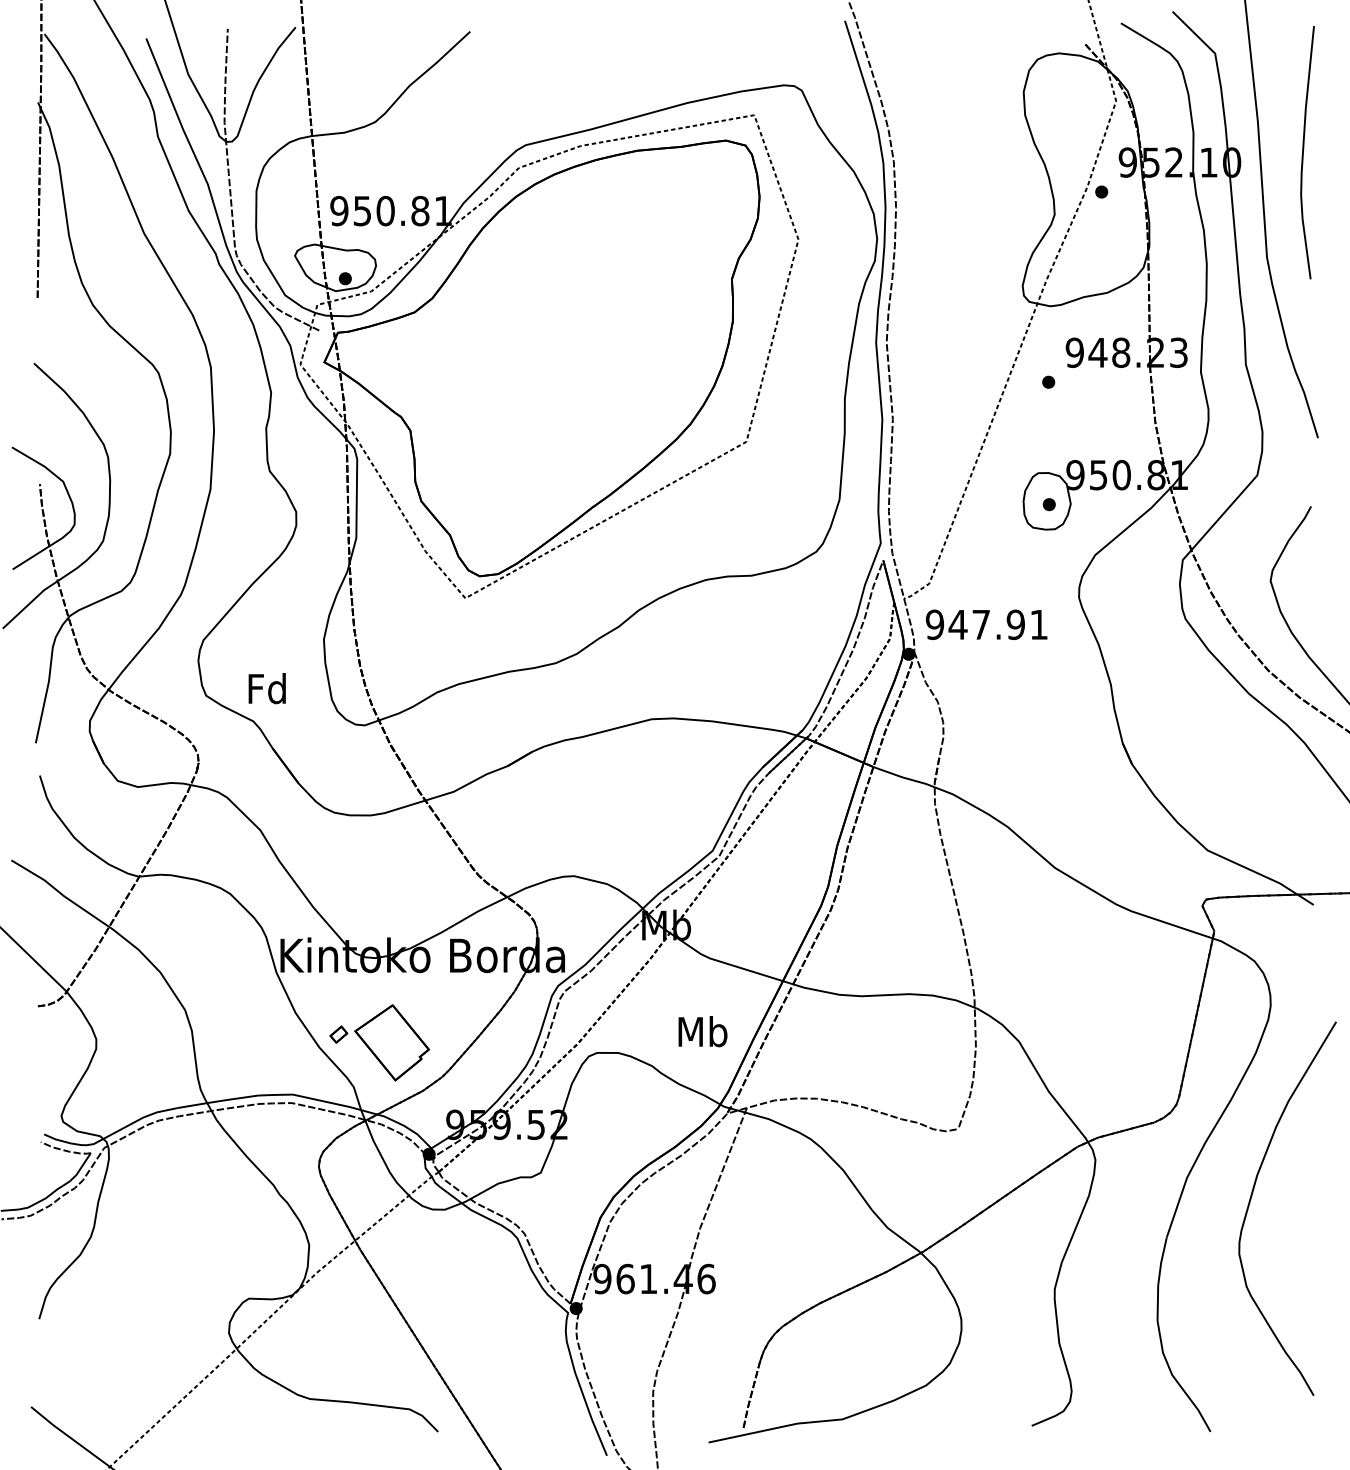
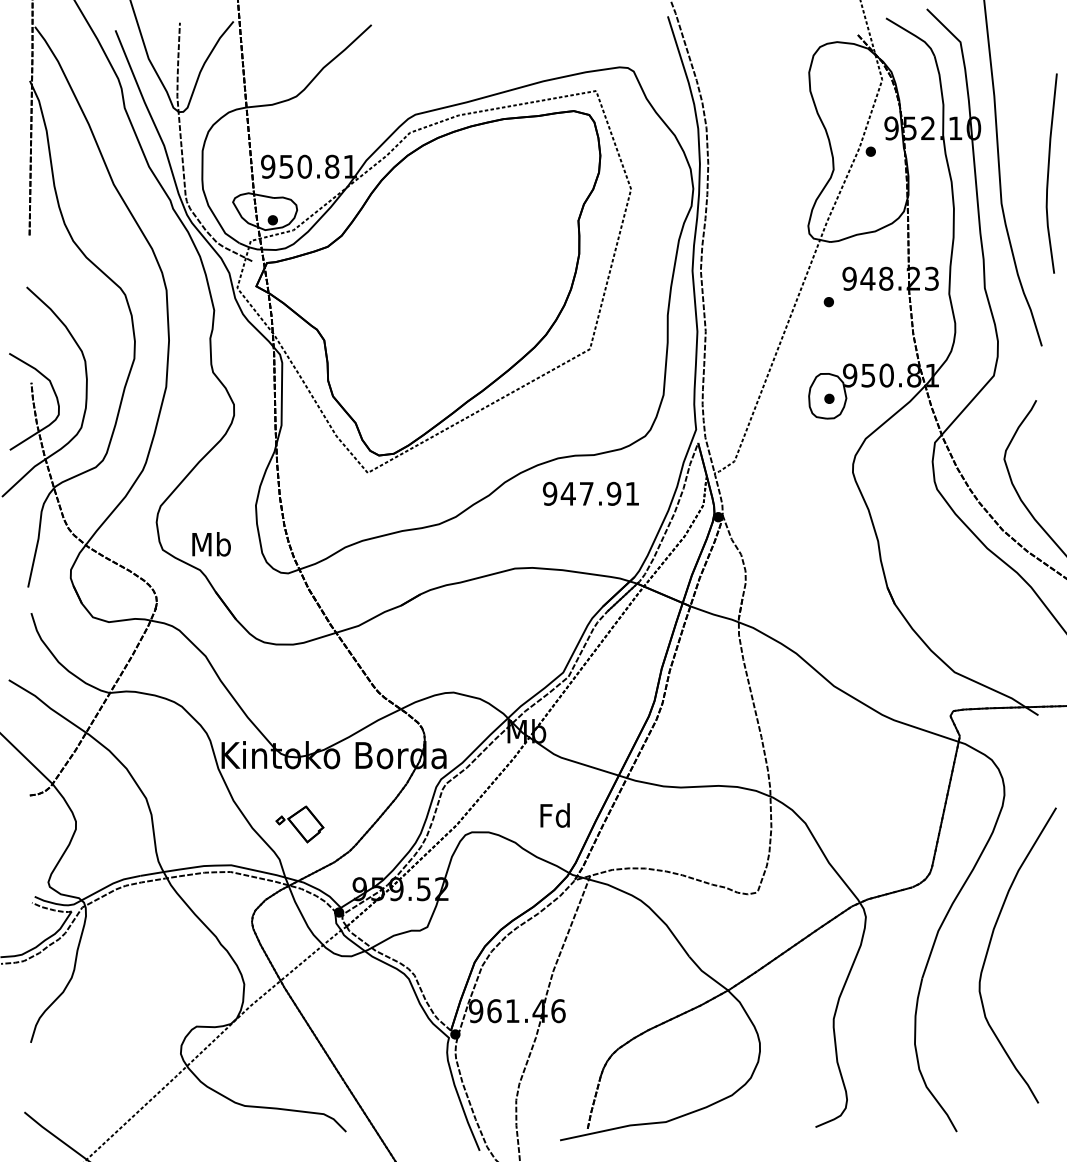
curve: (1303, 152) -> (1048, 173), moved
text: (986, 624) -> (590, 493), moved
text: (267, 688) -> (211, 544), Fd -> Mb
text: (702, 1031) -> (555, 815), Mb -> Fd
part: (379, 1042) -> (299, 824), size x0.6

